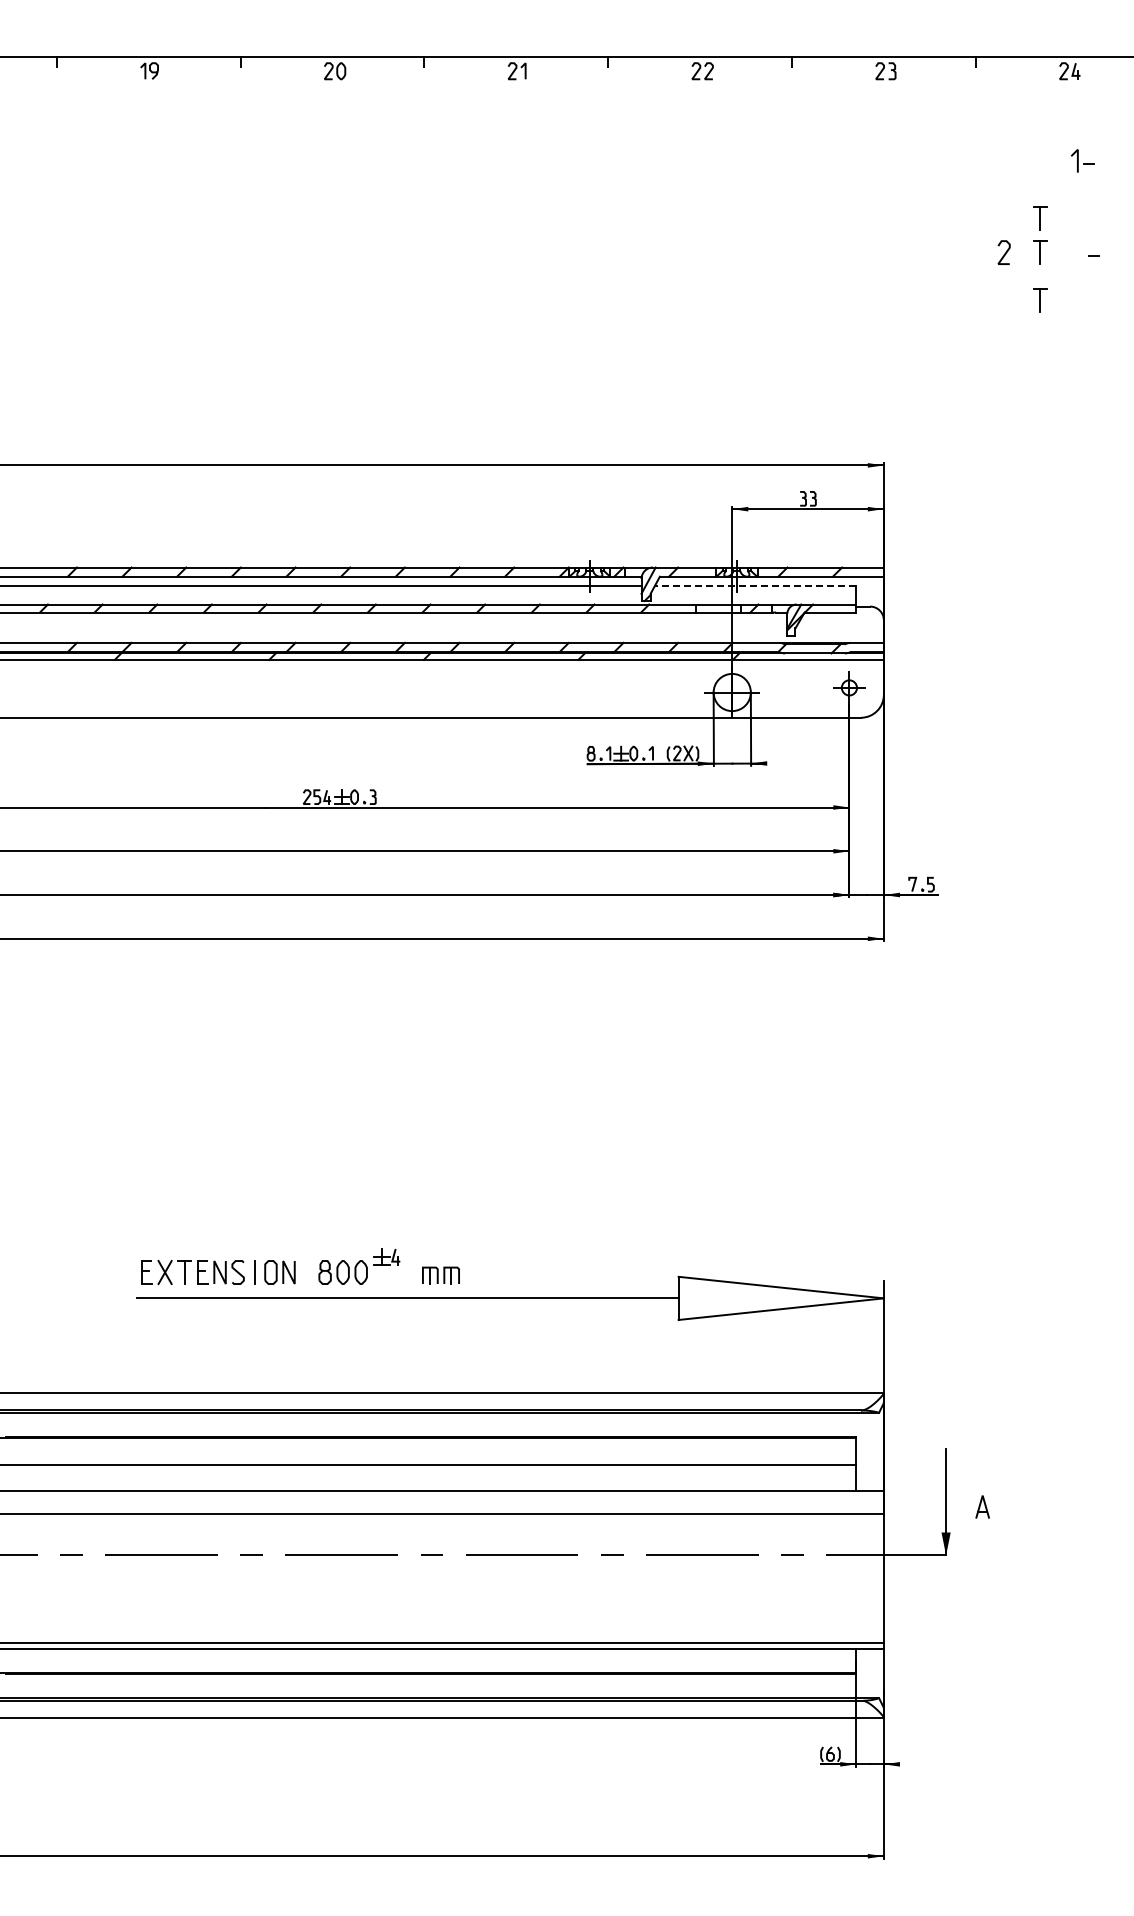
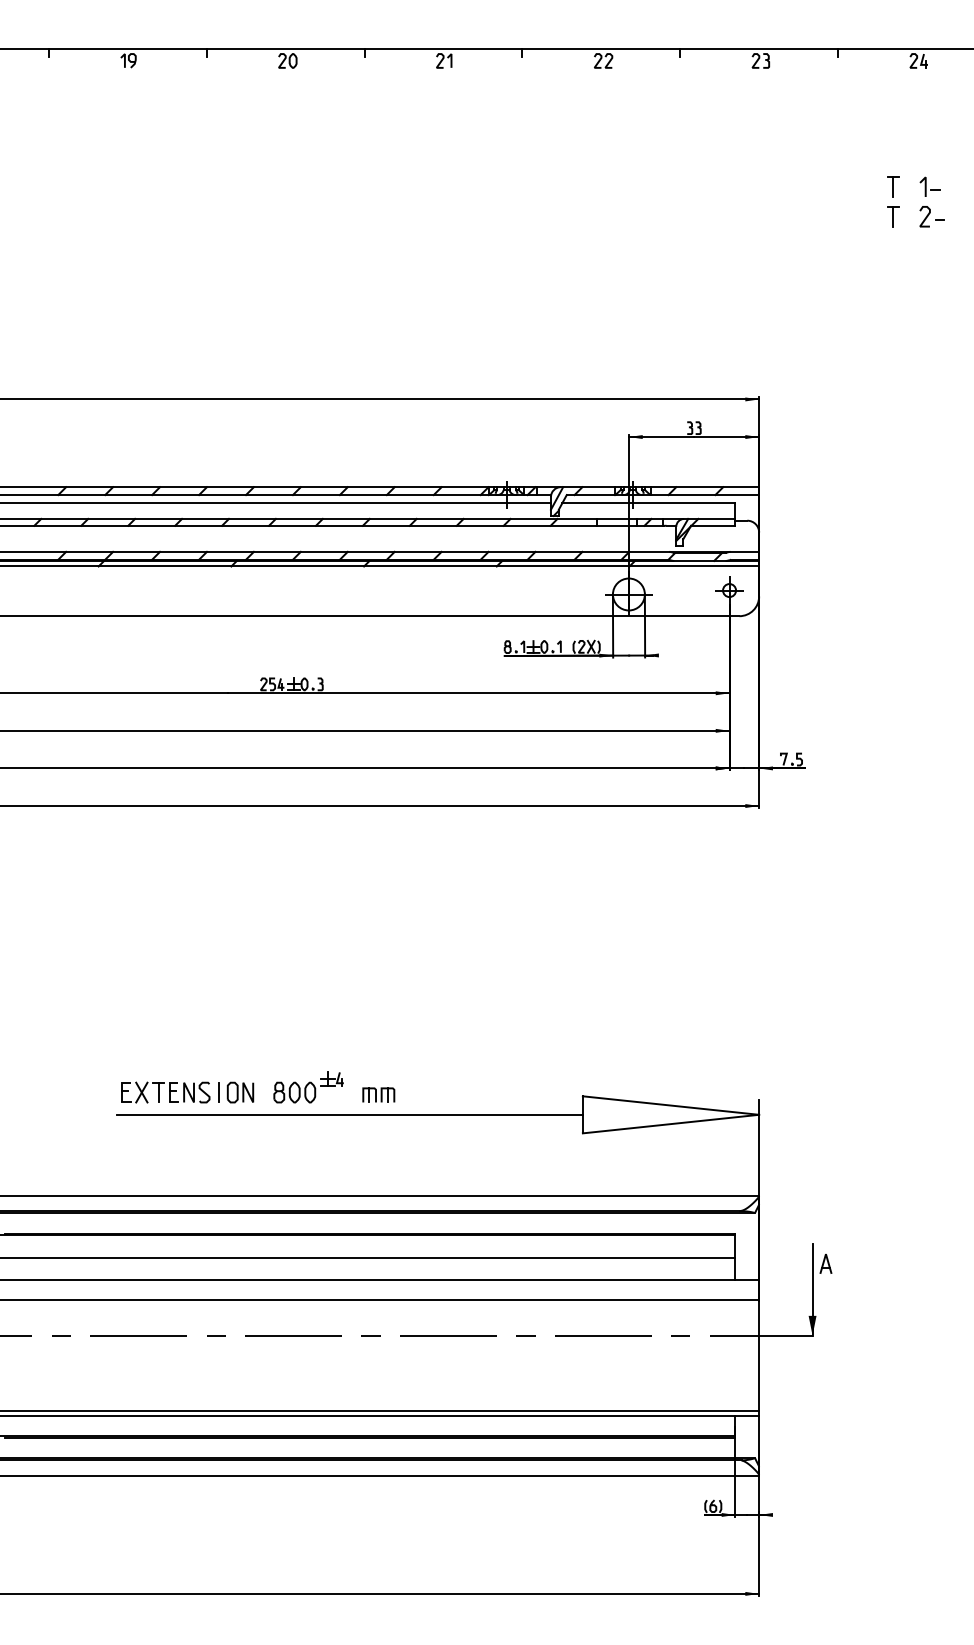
part: (1082, 160) -> (929, 186), moved
curve: (1004, 253) -> (925, 217), moved
part: (1040, 300) -> (893, 257), removed
line: (755, 586) -> (648, 503), dashed -> solid
part: (982, 1506) -> (825, 1263), moved

